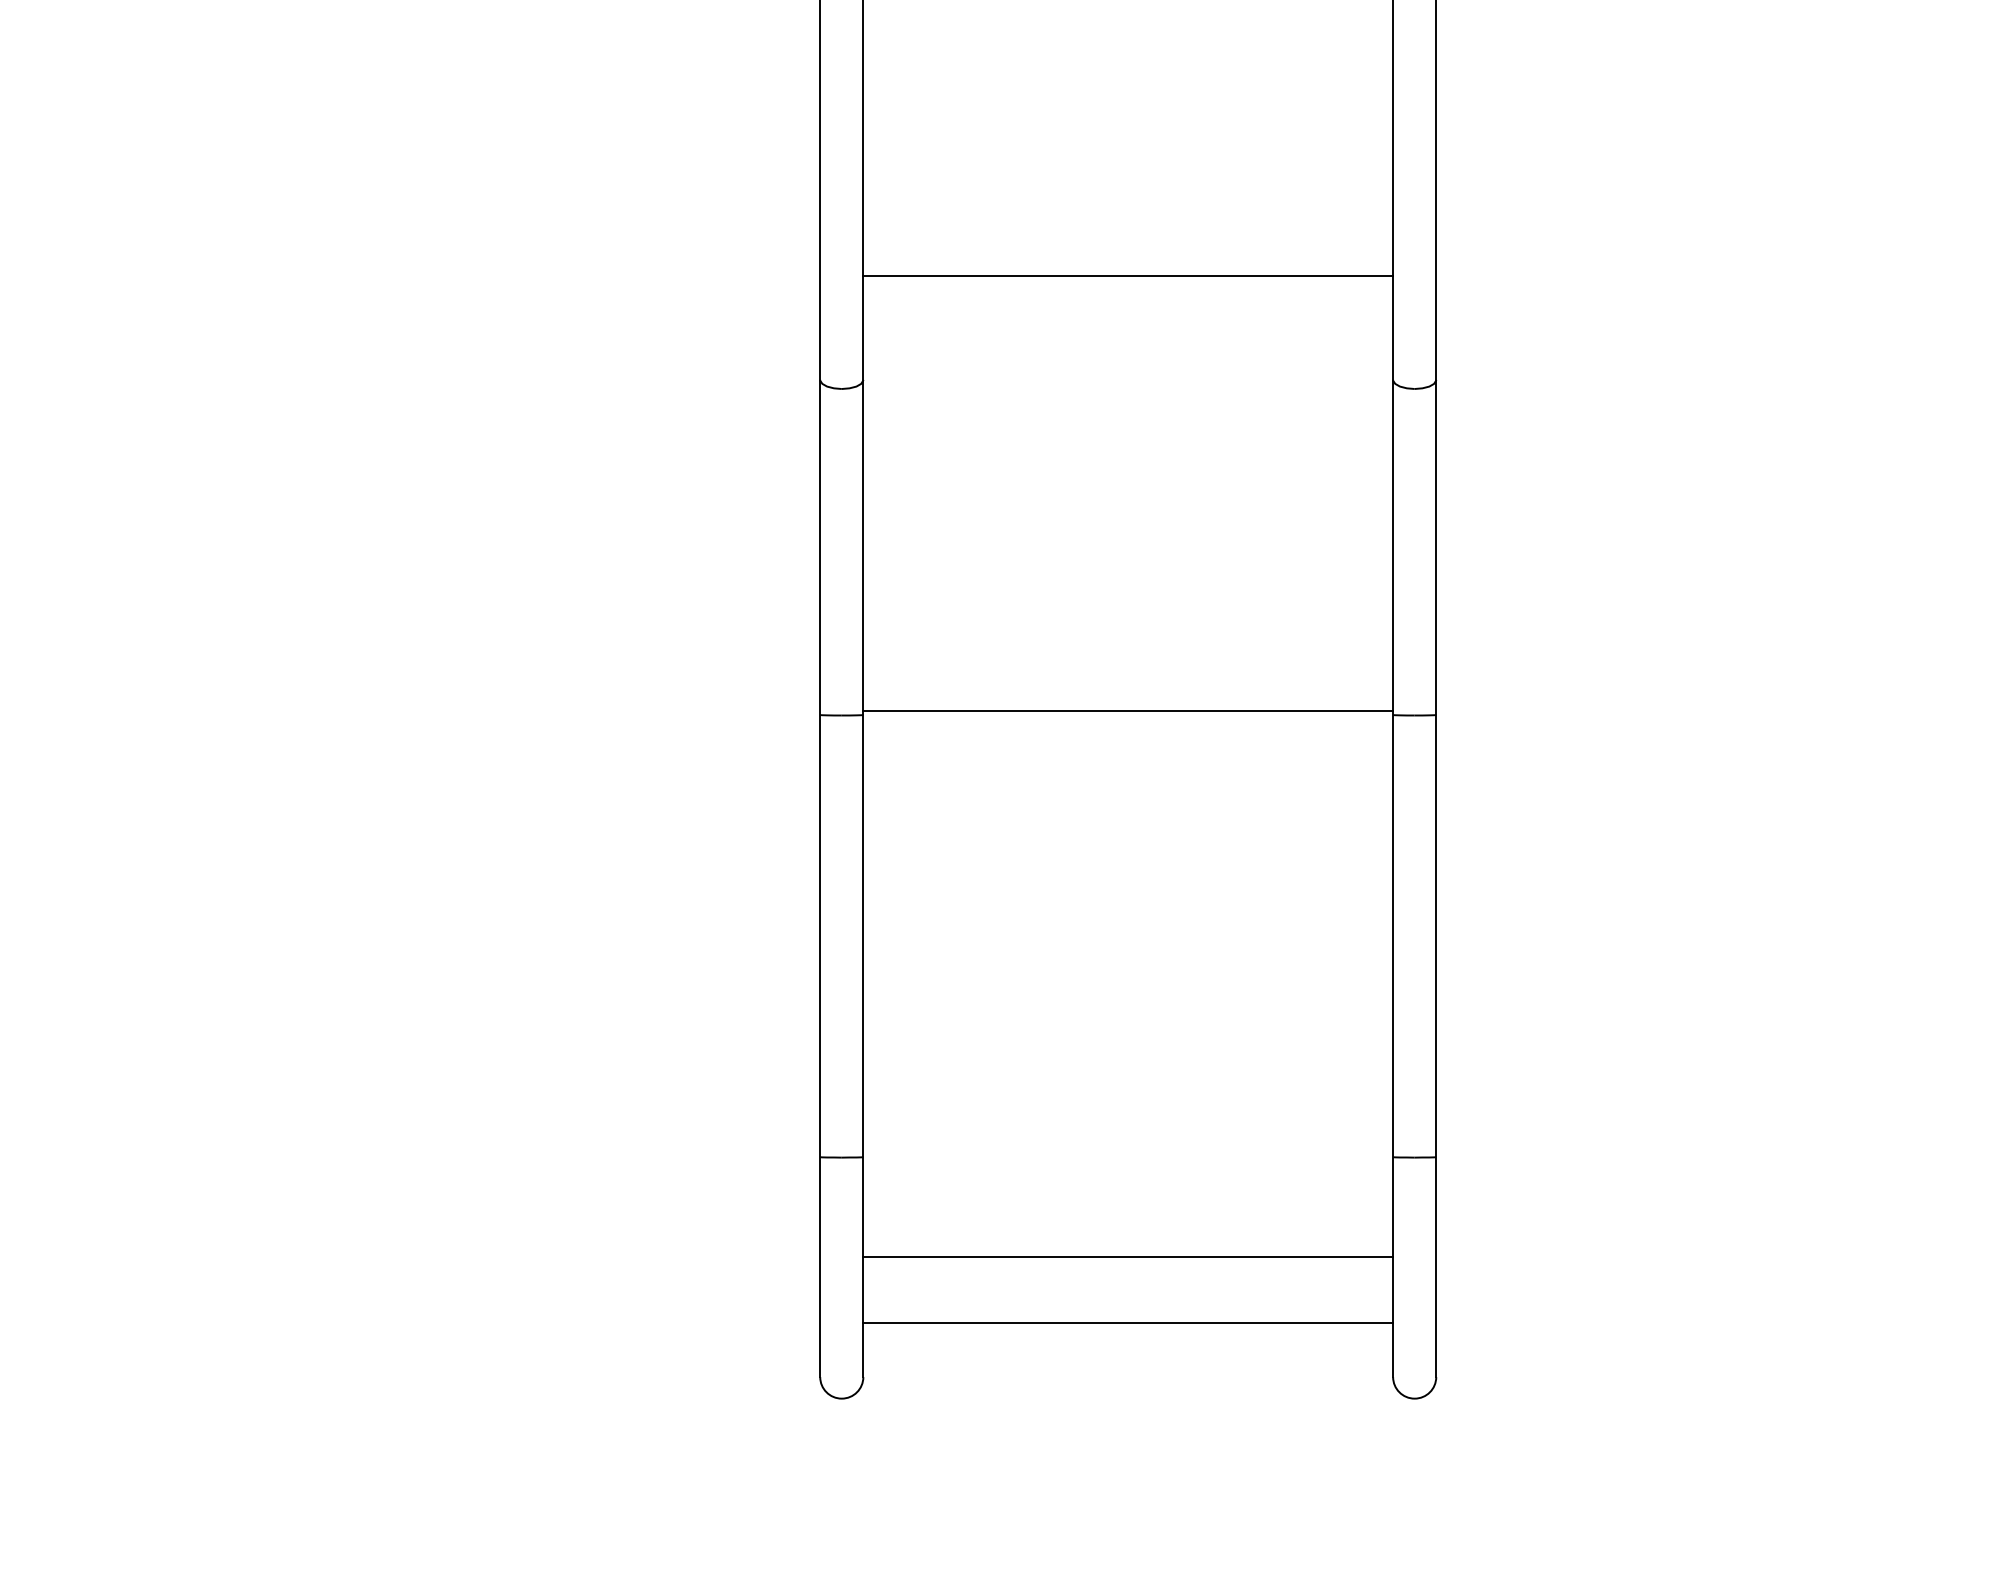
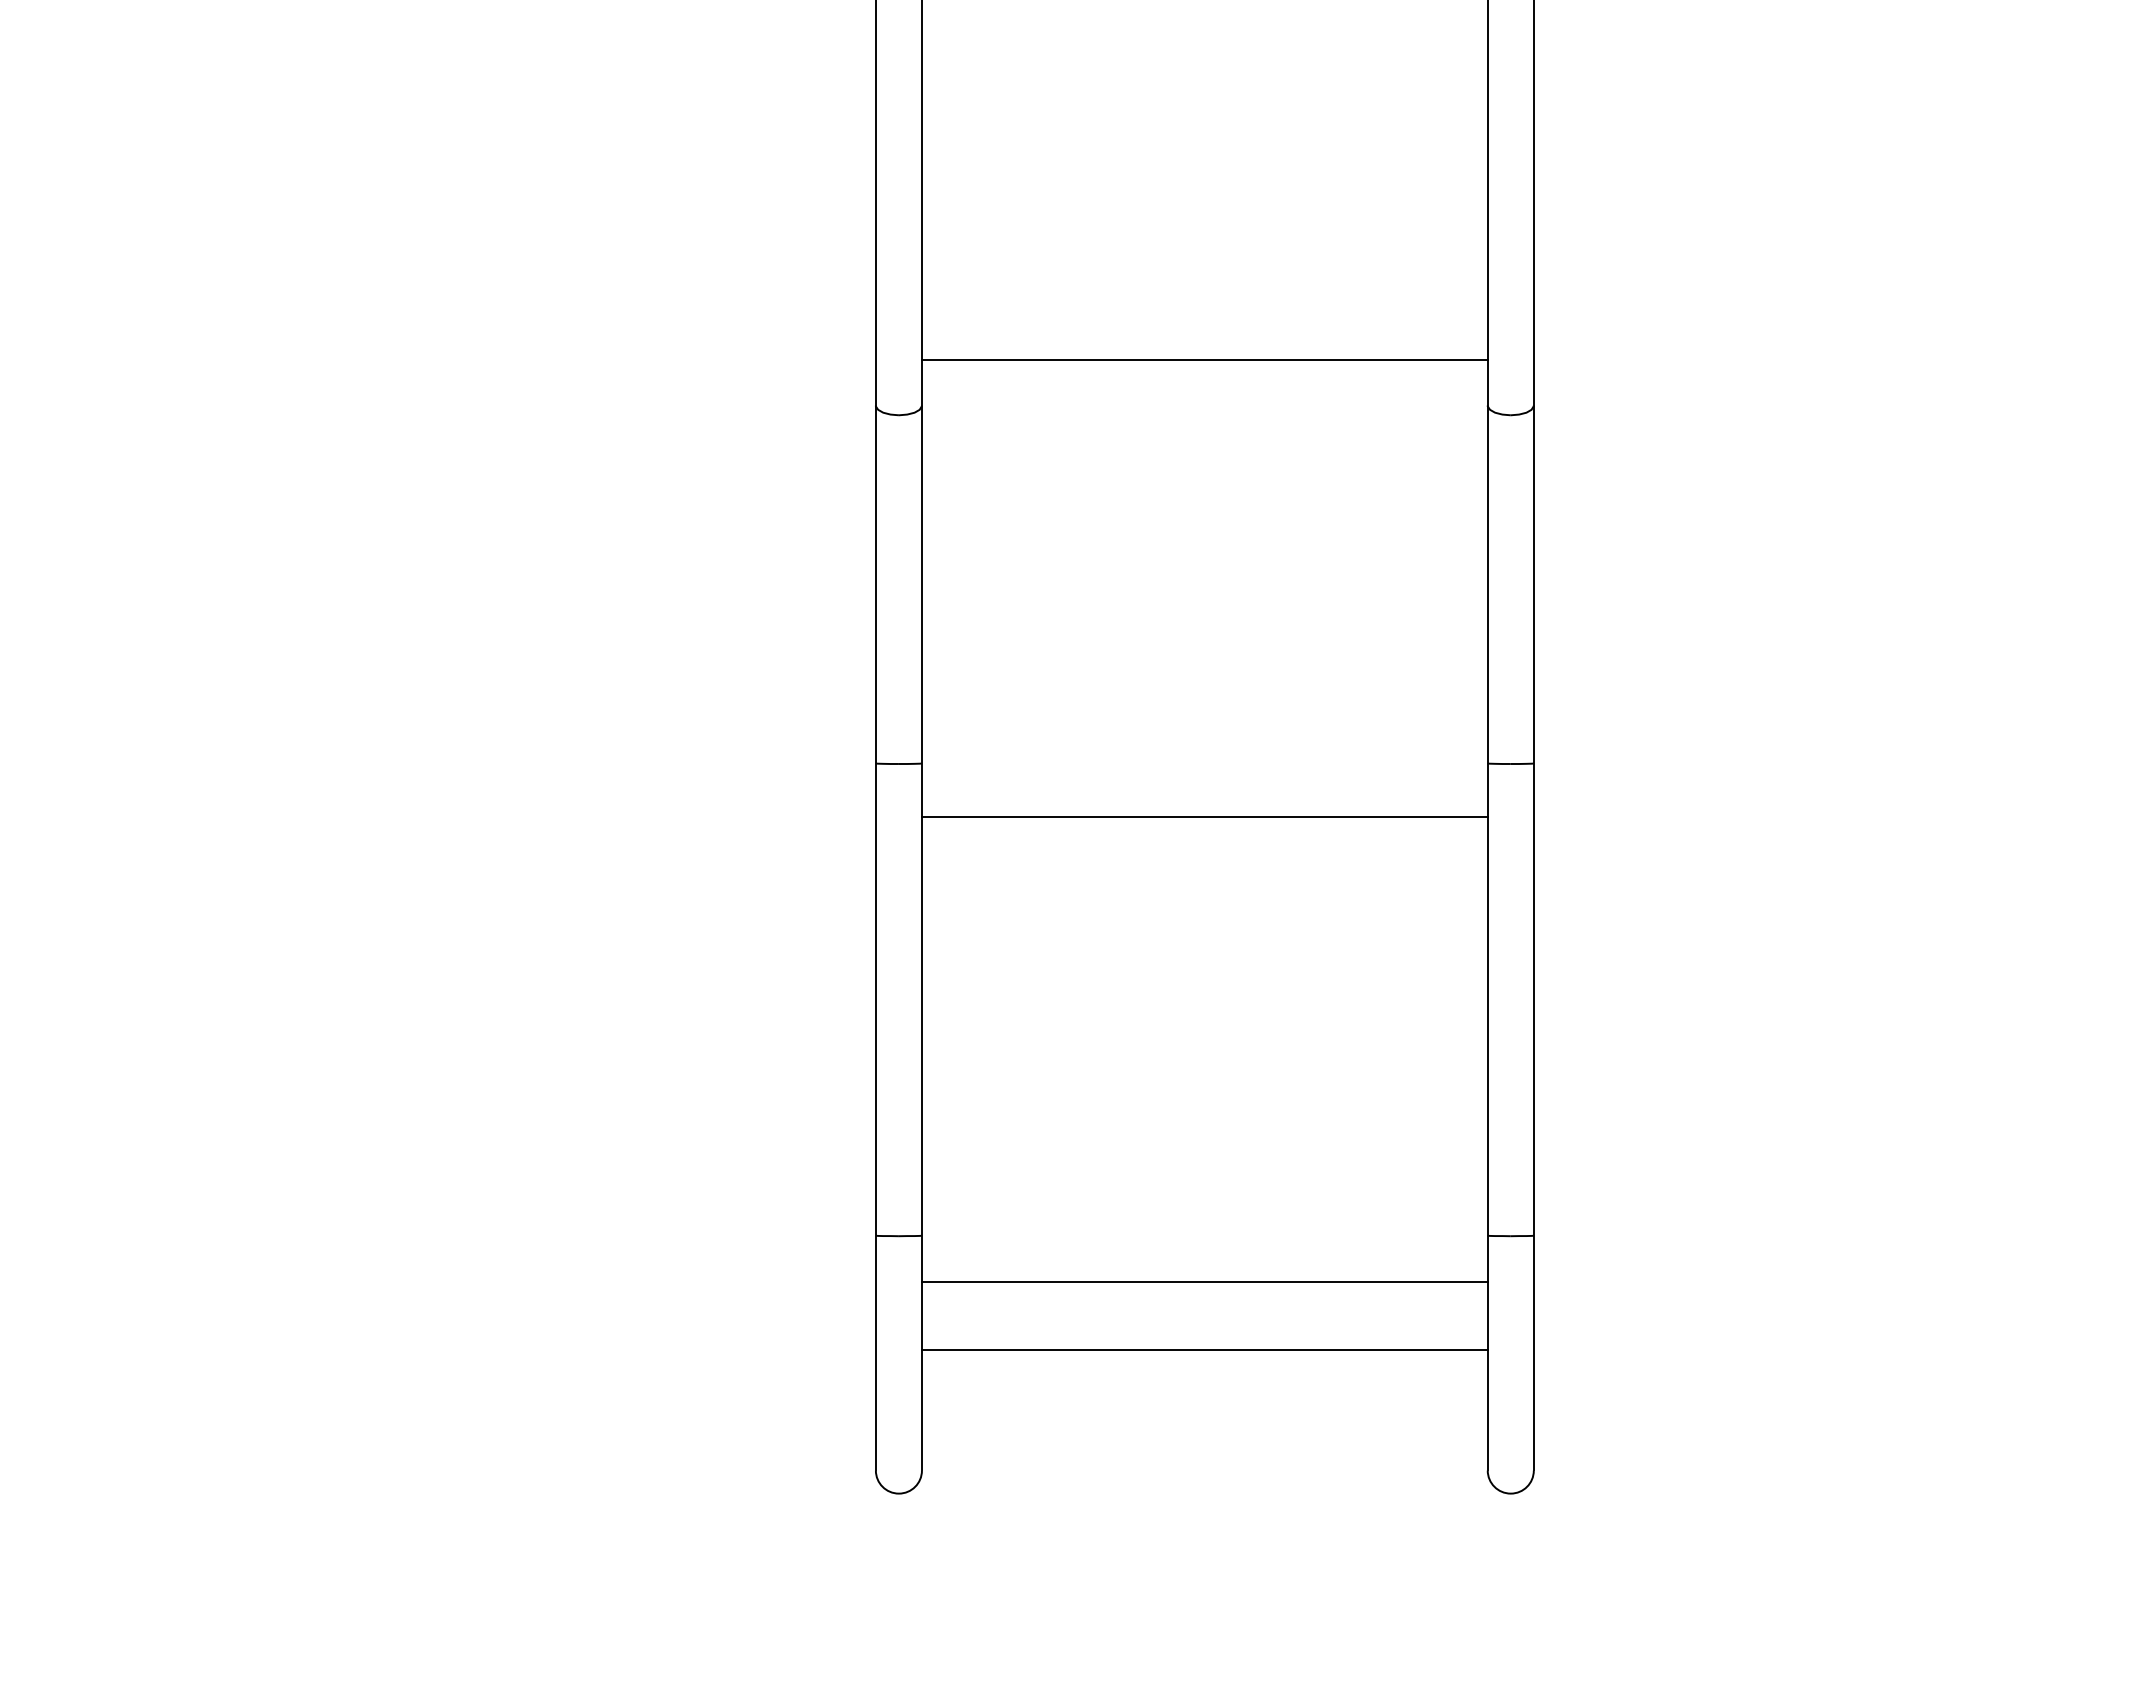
line: (1127, 275) -> (1204, 360), moved
line: (1127, 710) -> (1204, 816), moved
line: (1127, 1257) -> (1204, 1282), moved
line: (1127, 1323) -> (1204, 1350), moved

